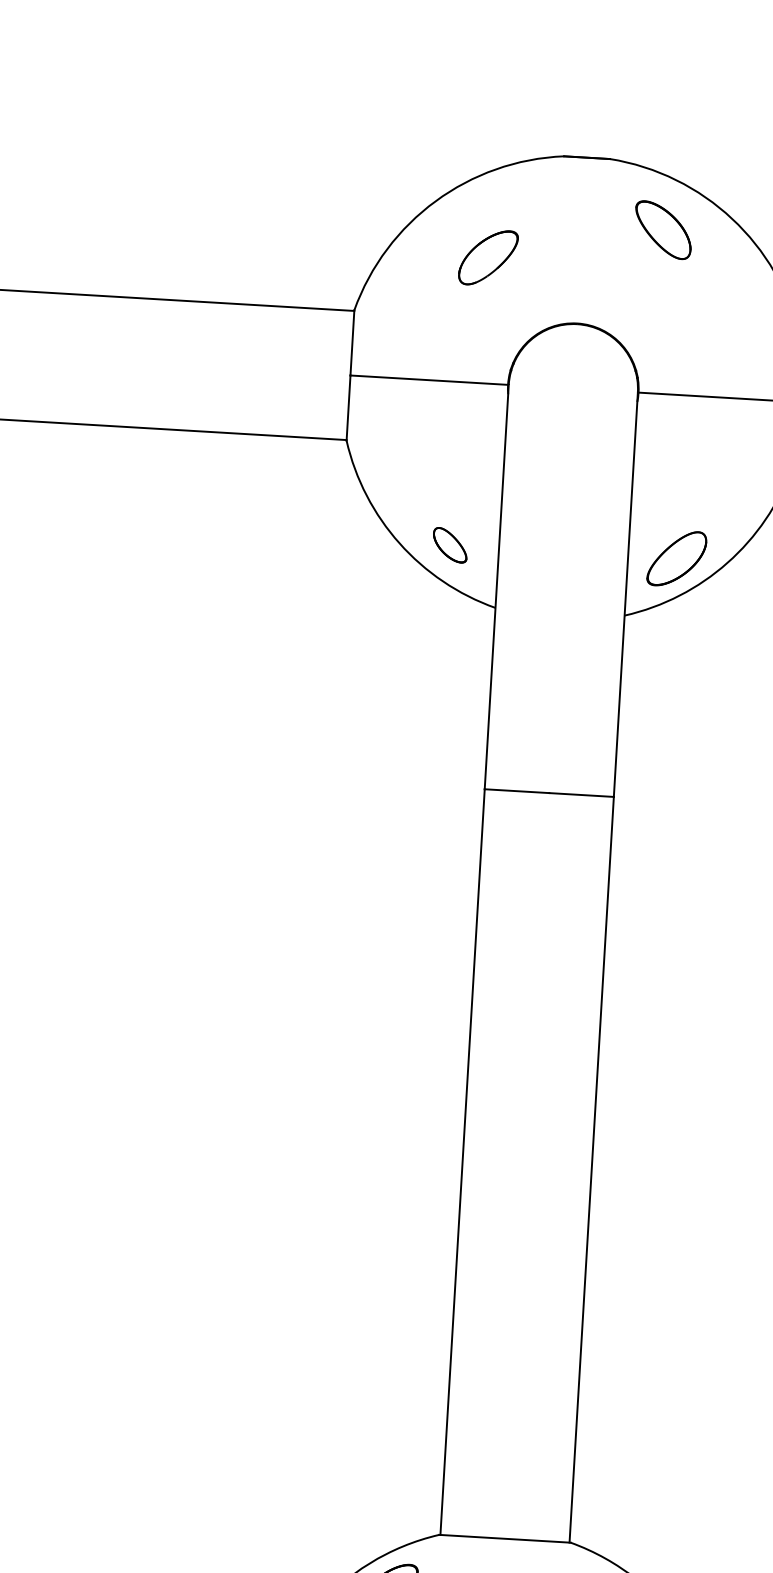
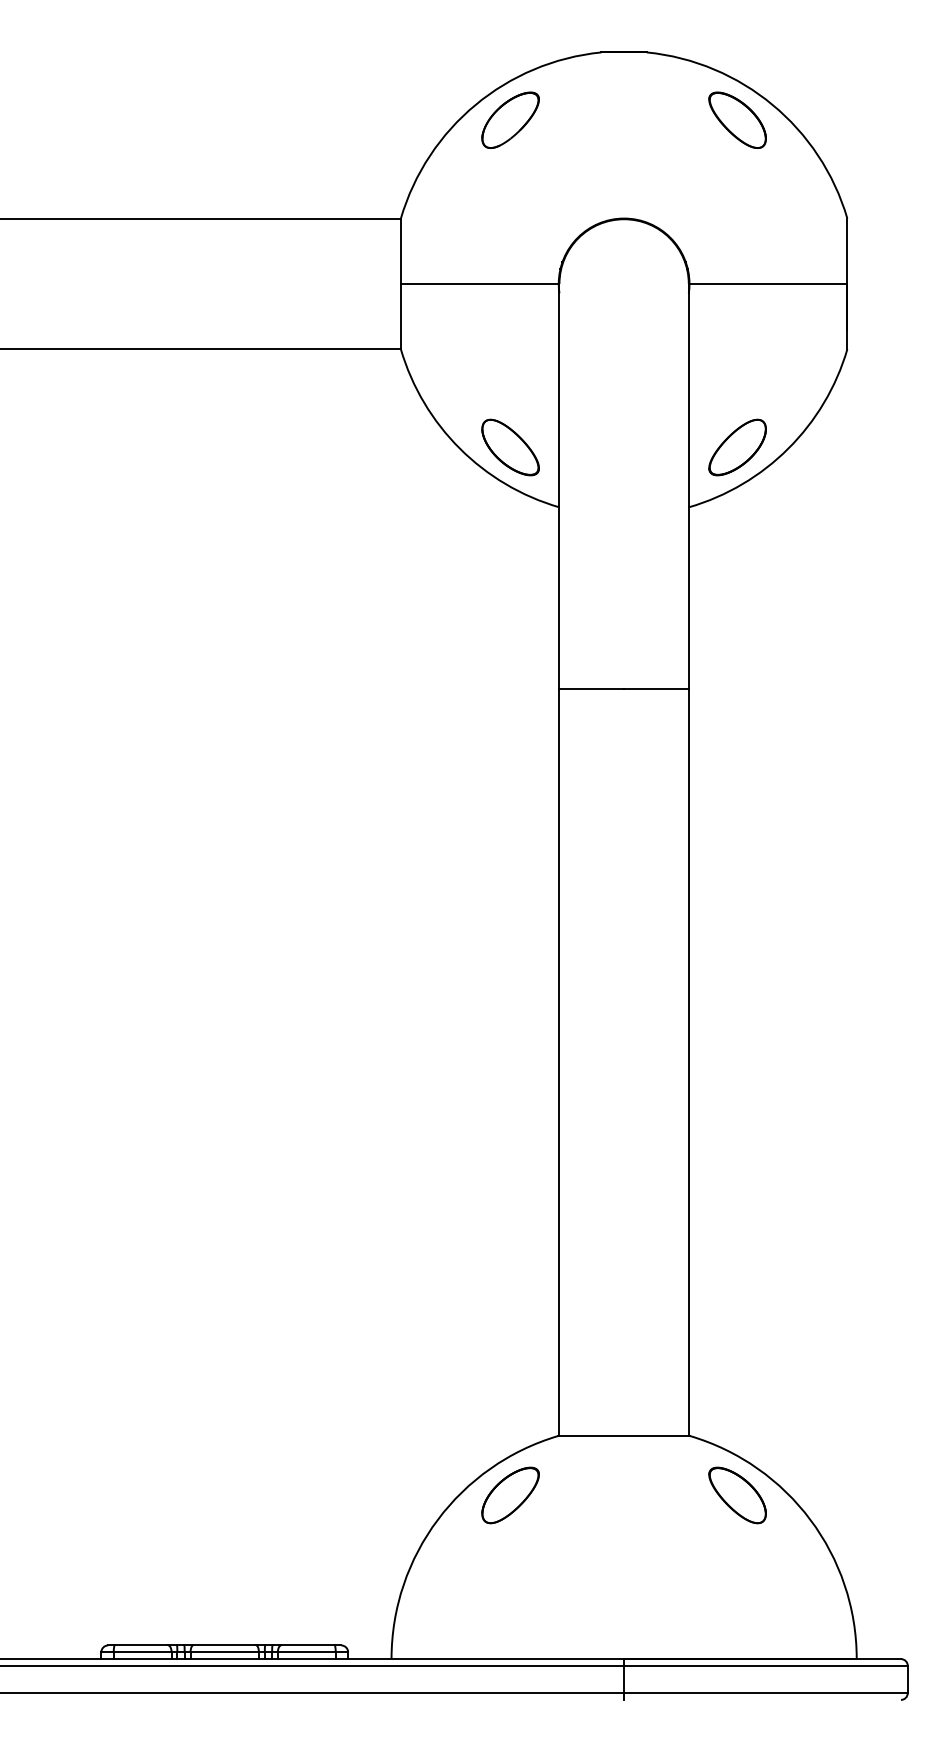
part: (663, 229) -> (737, 119), moved
part: (488, 257) -> (510, 119), moved
part: (450, 545) -> (510, 447), size x1.67

